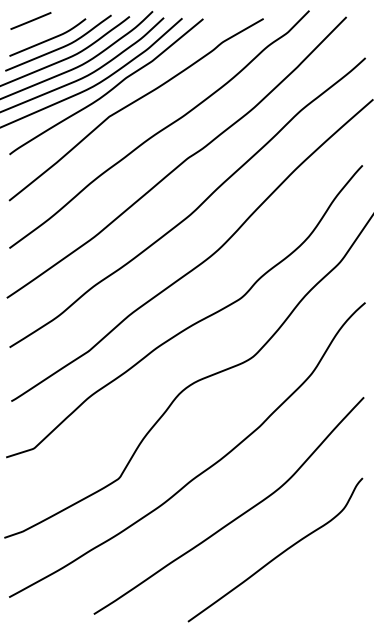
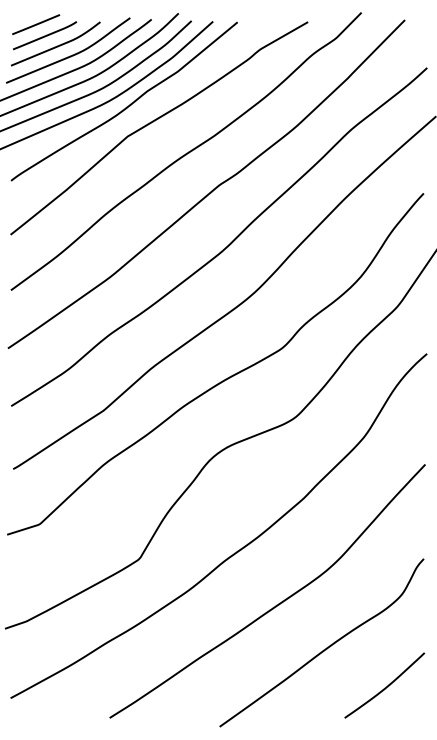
line: (38, 30) -> (44, 35), added
curve: (329, 587) -> (385, 686), added

